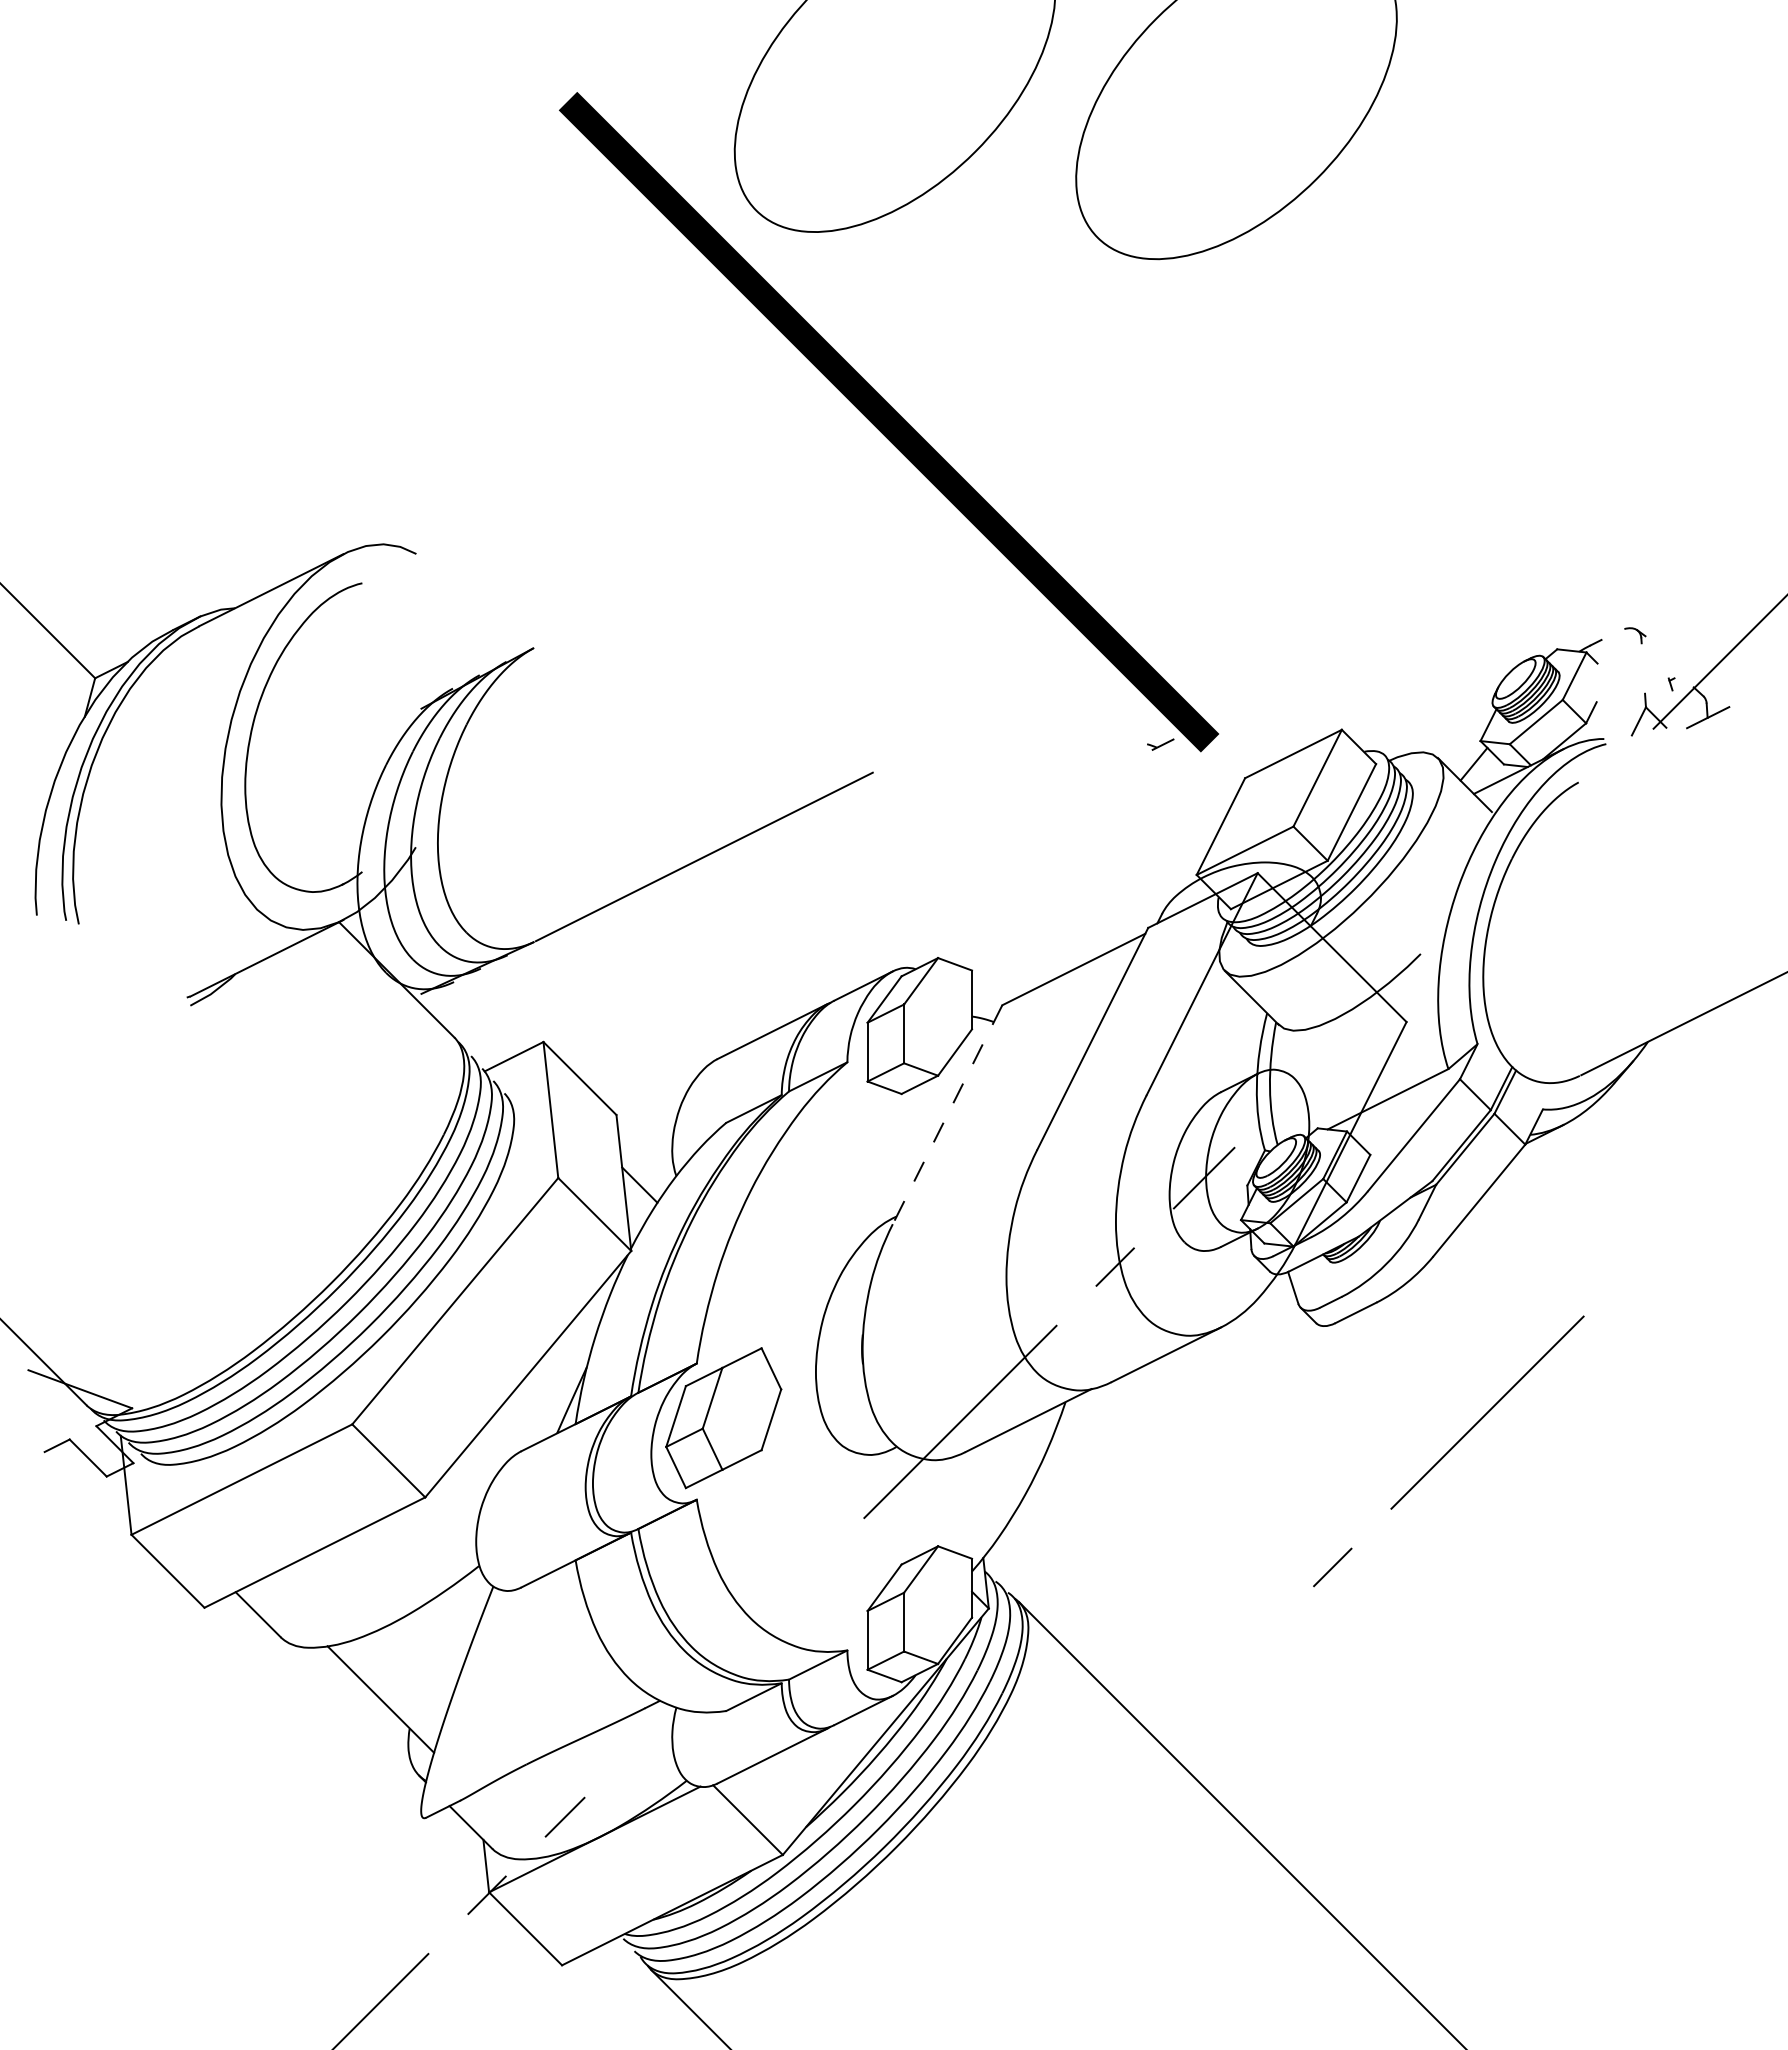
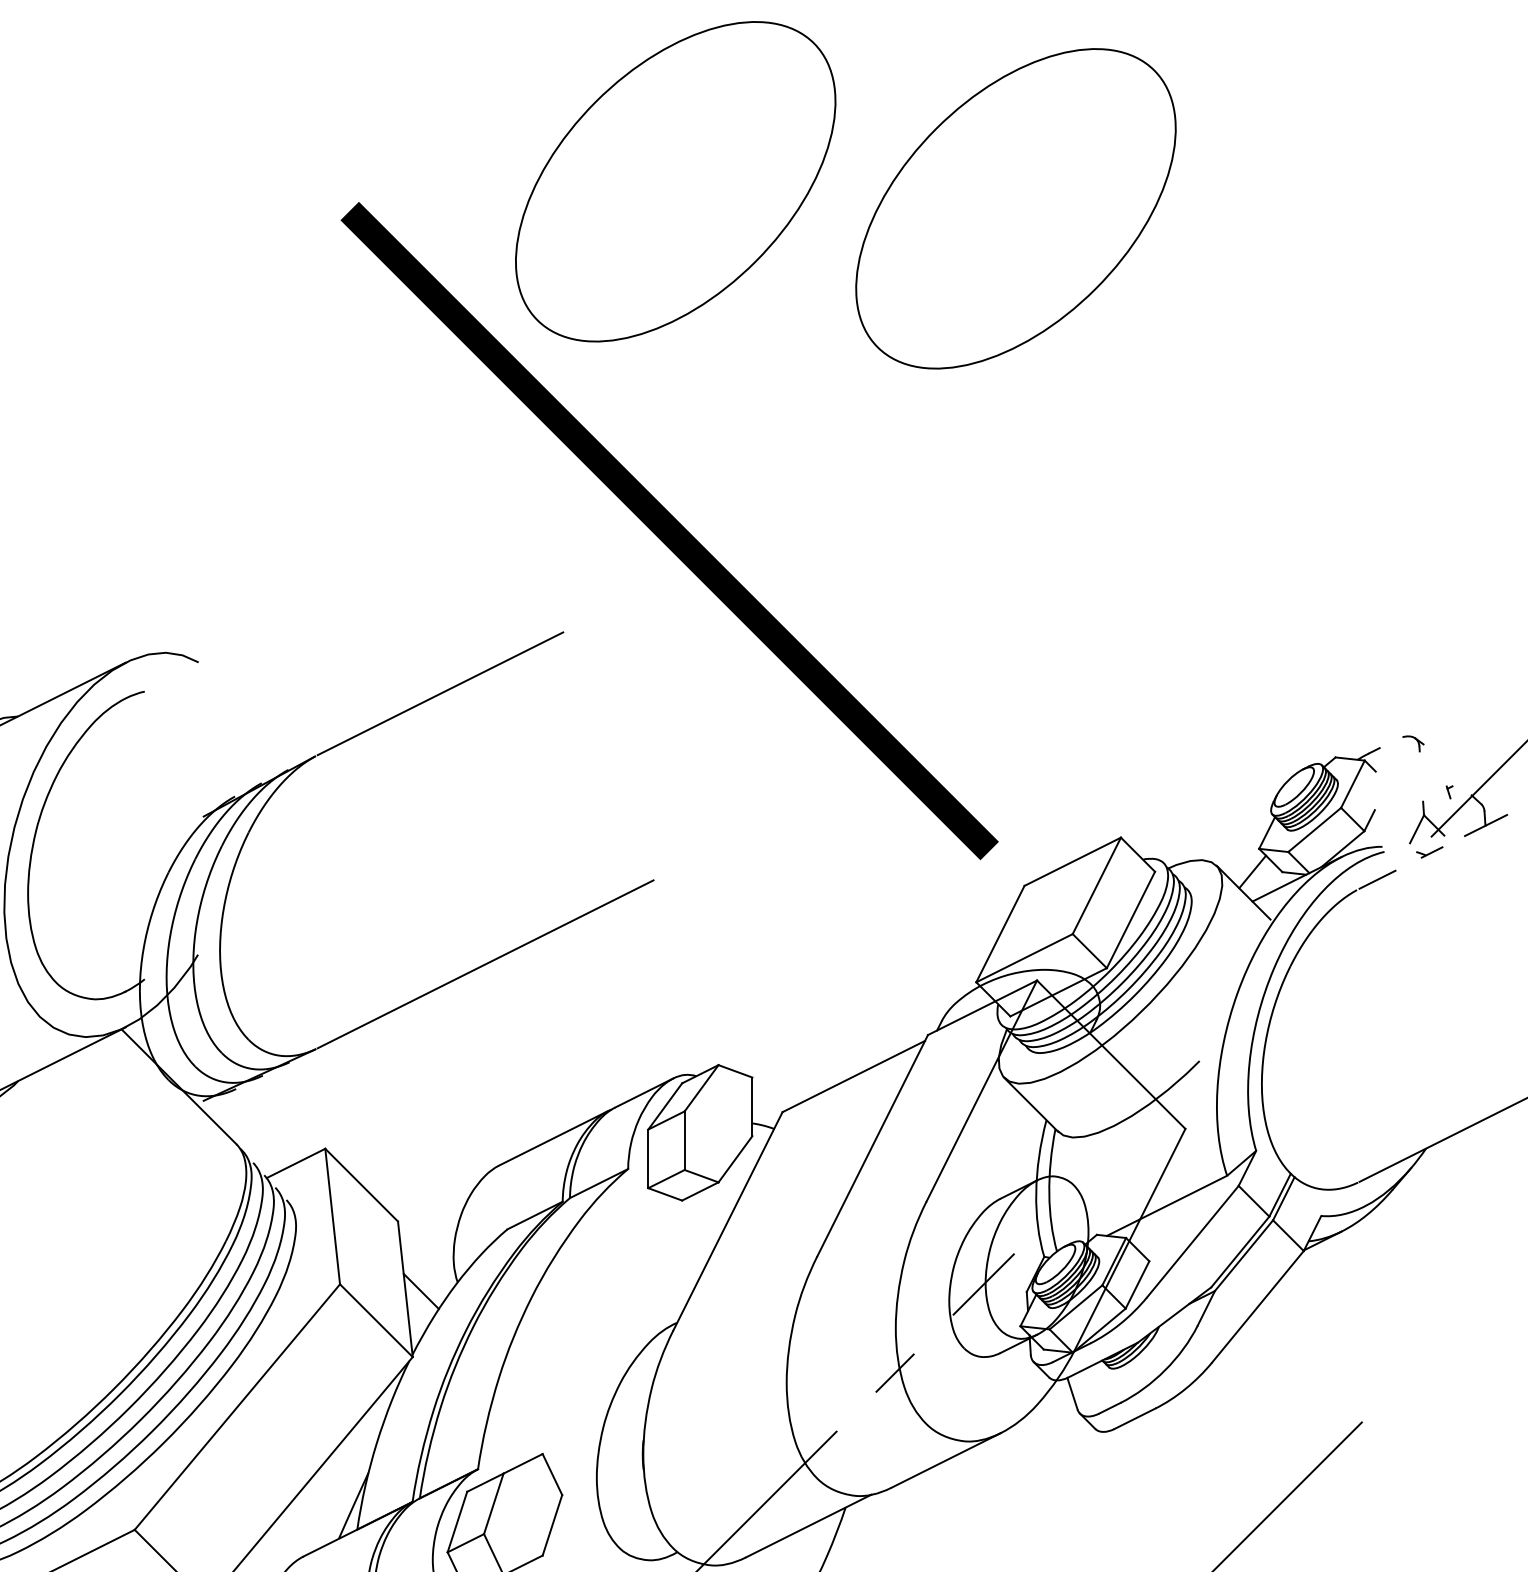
line: (658, 585) -> (439, 693), added
part: (1160, 744) -> (1429, 852), moved
line: (1599, 772) -> (1377, 880), added
line: (947, 1115) -> (727, 1222), dashed -> solid

